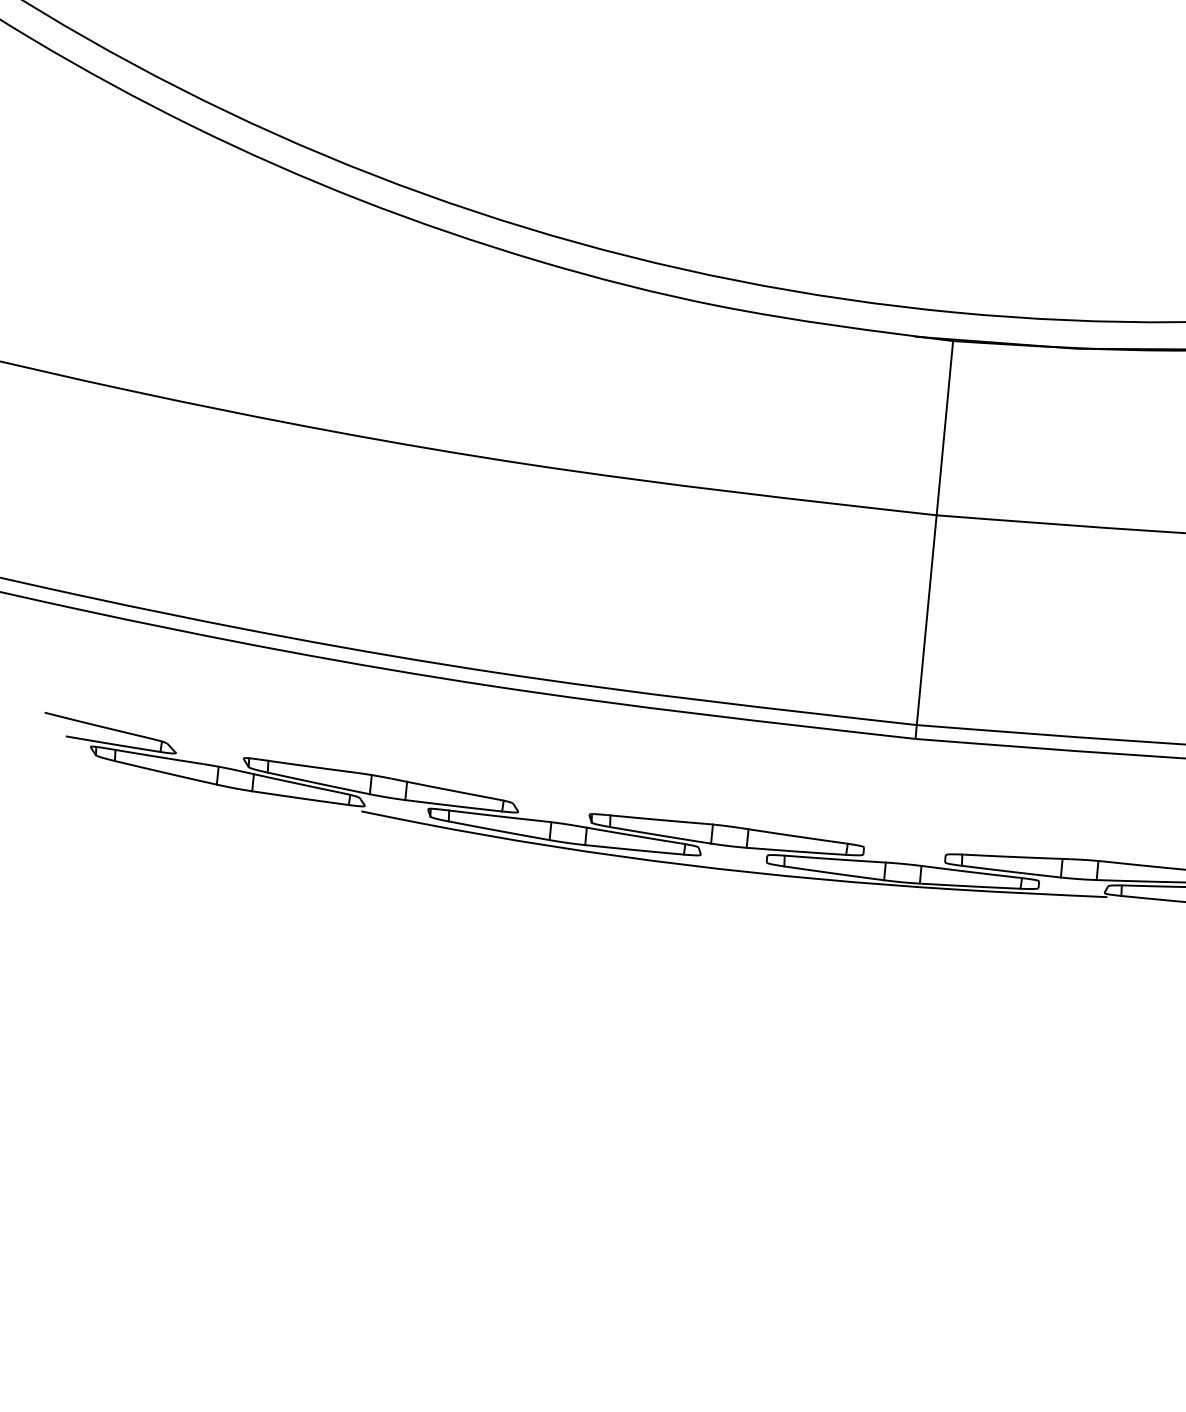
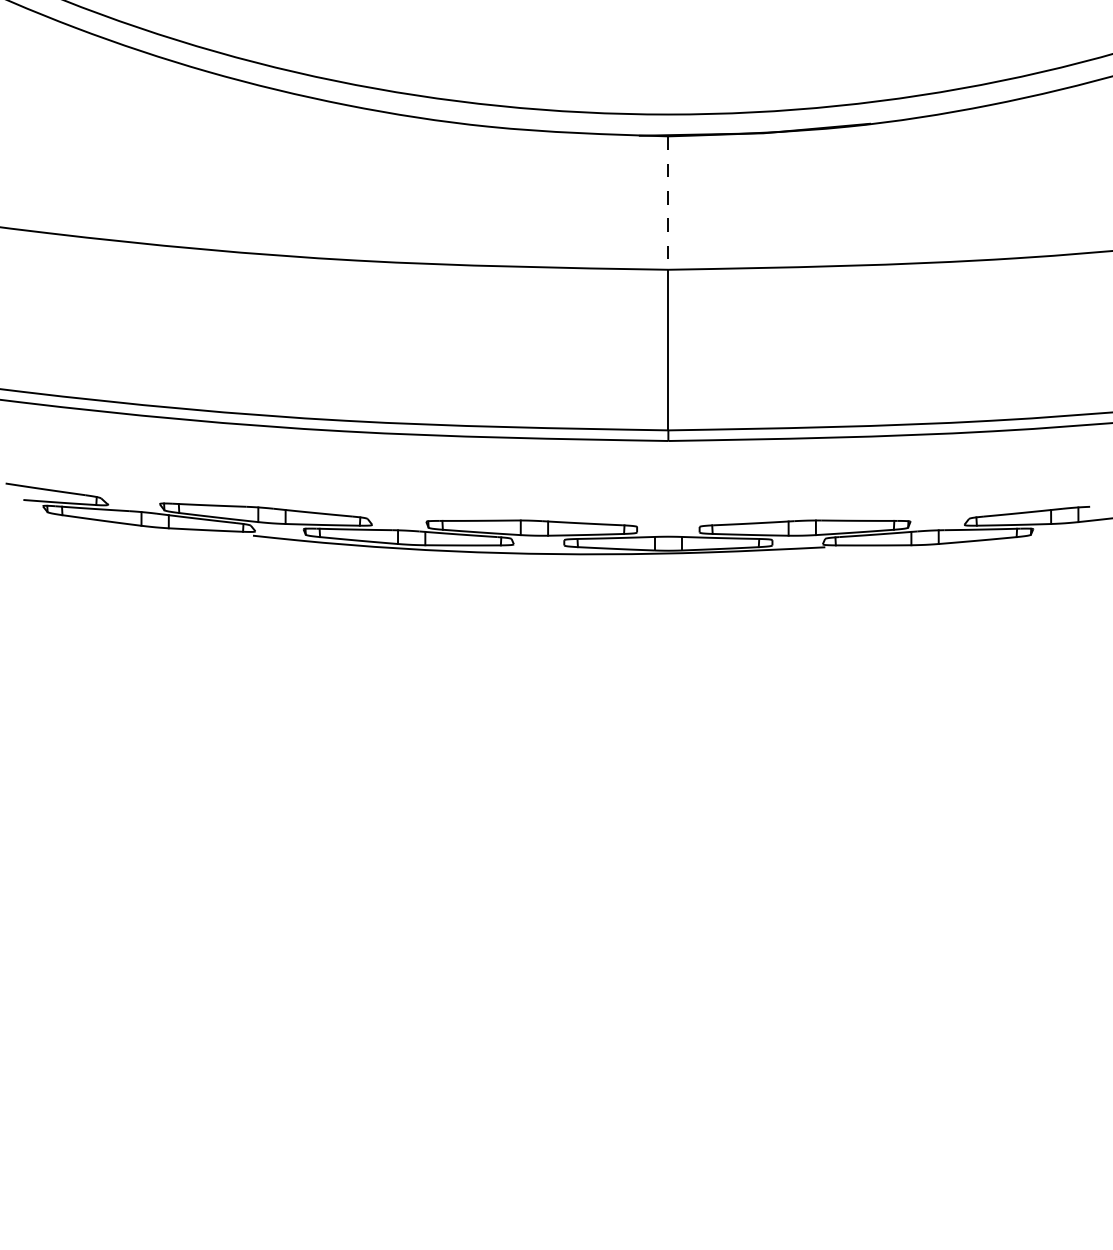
line: (944, 428) -> (668, 203), solid -> dashed

